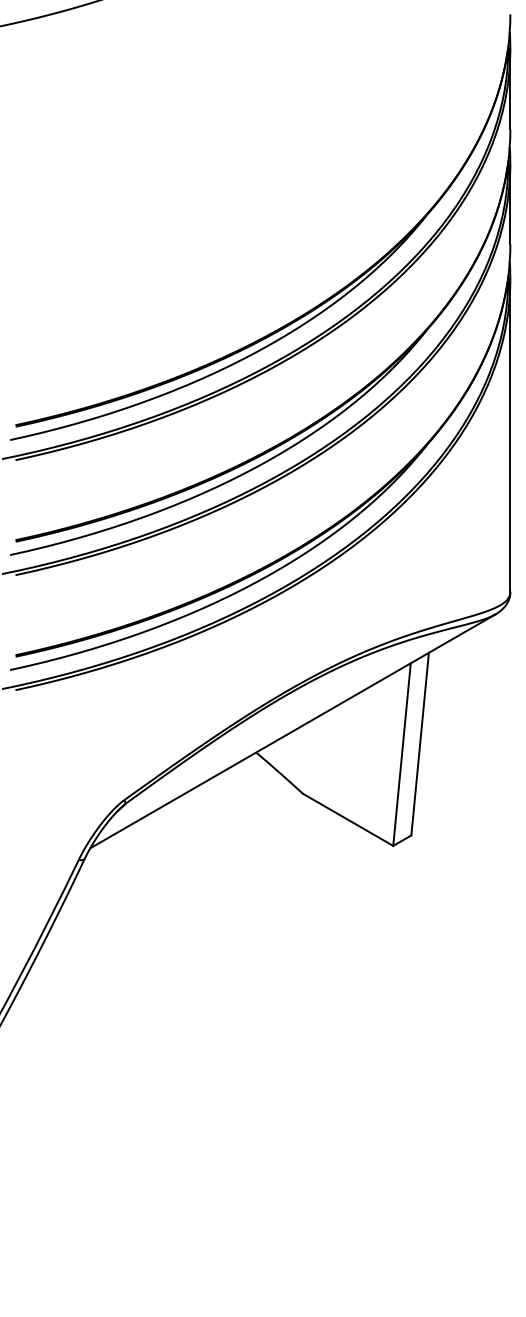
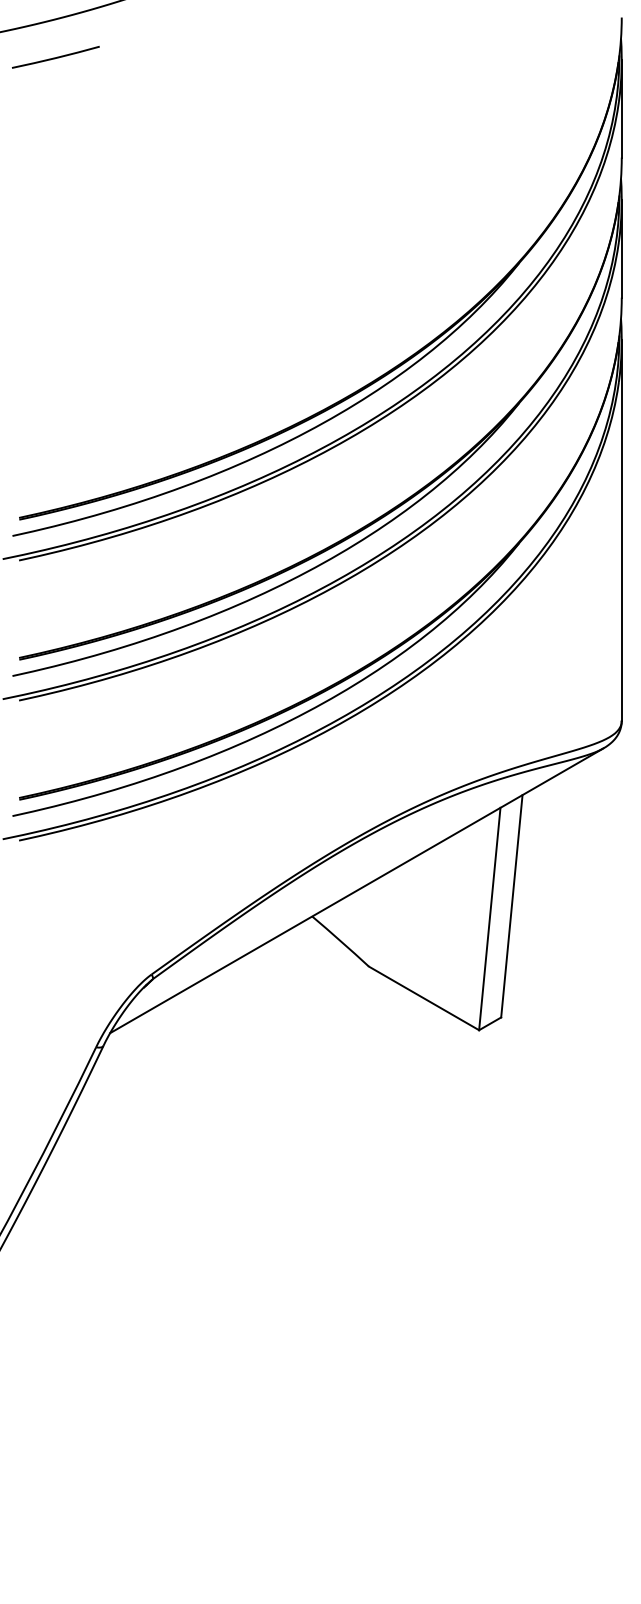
line: (45, 47) -> (55, 57), added

